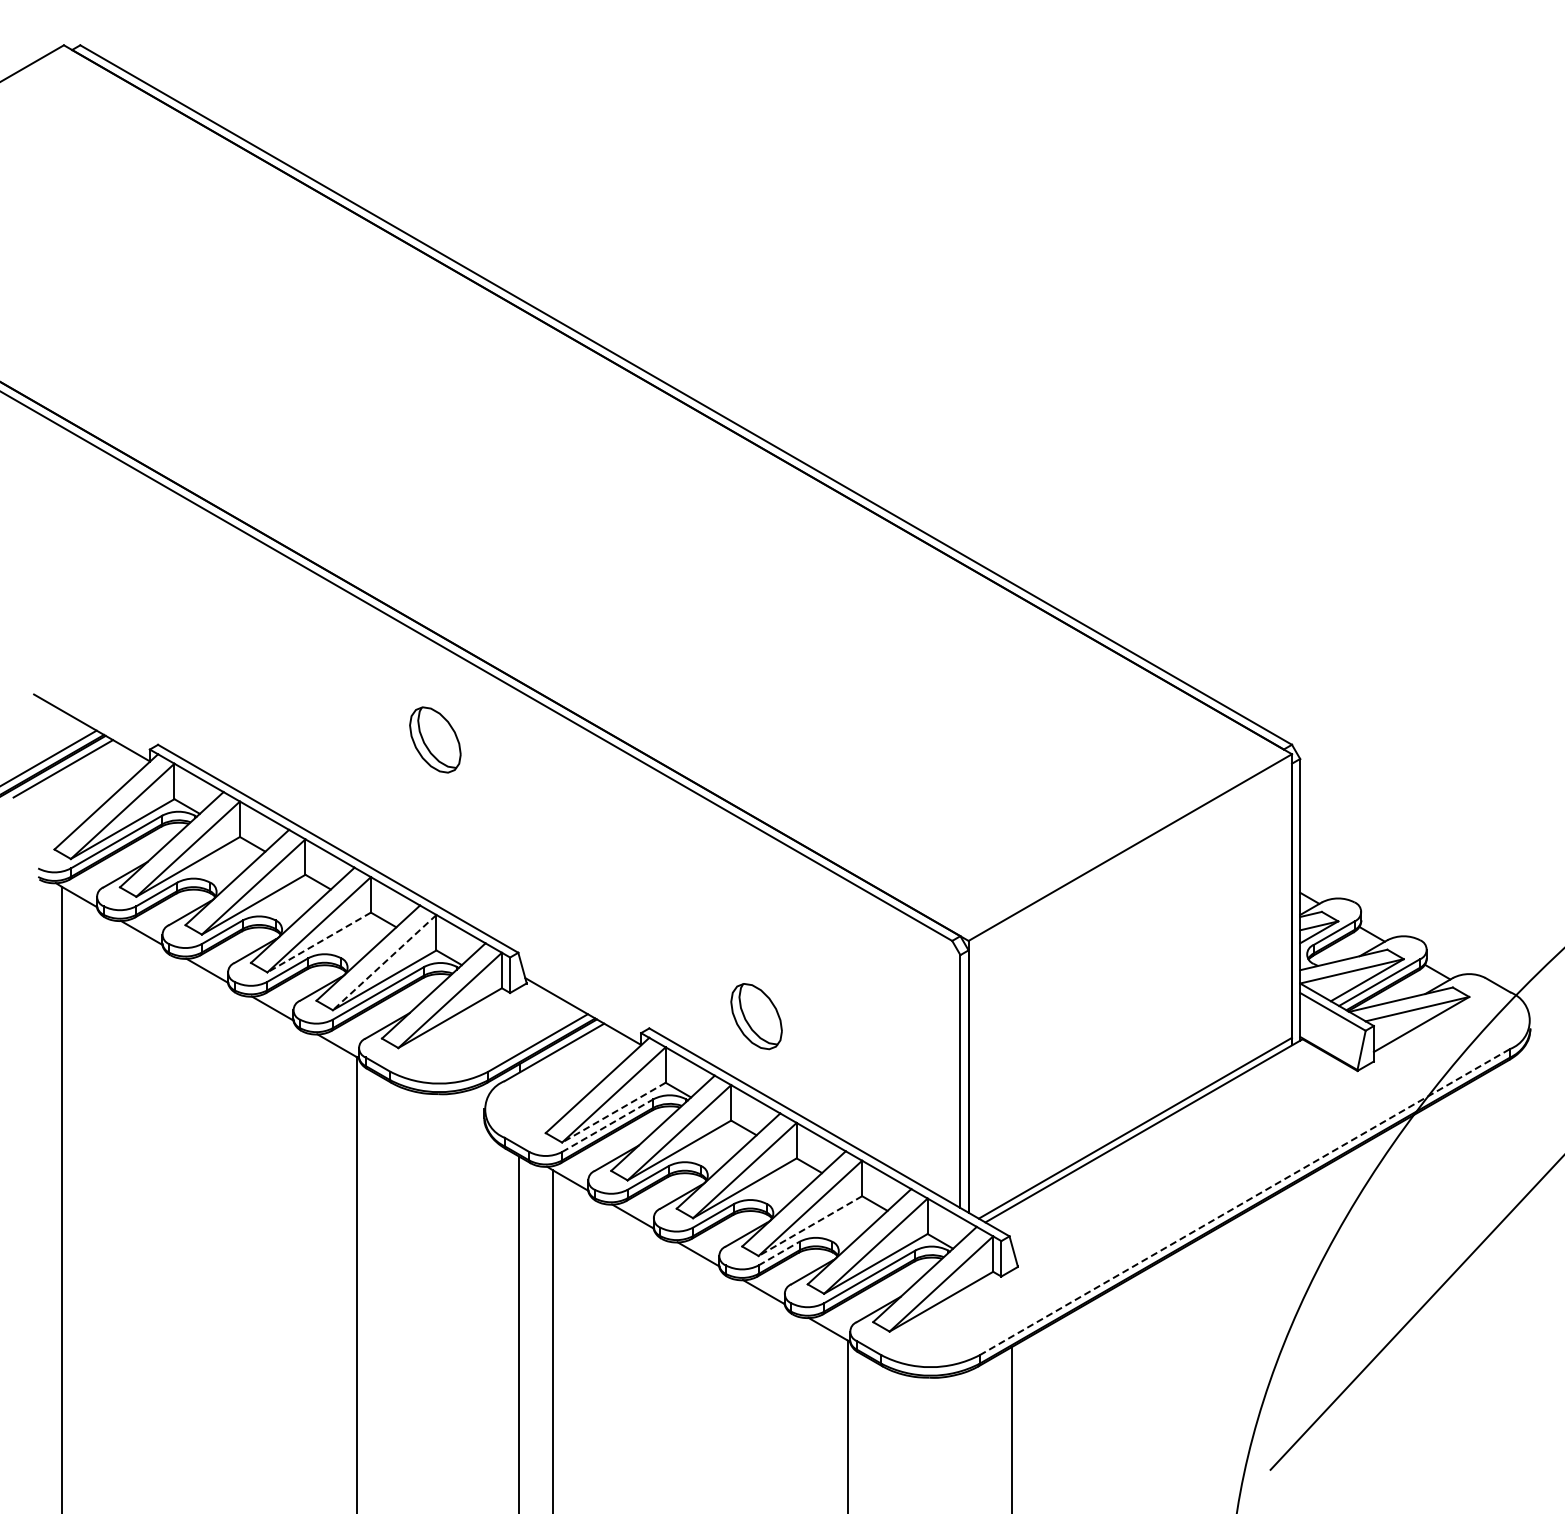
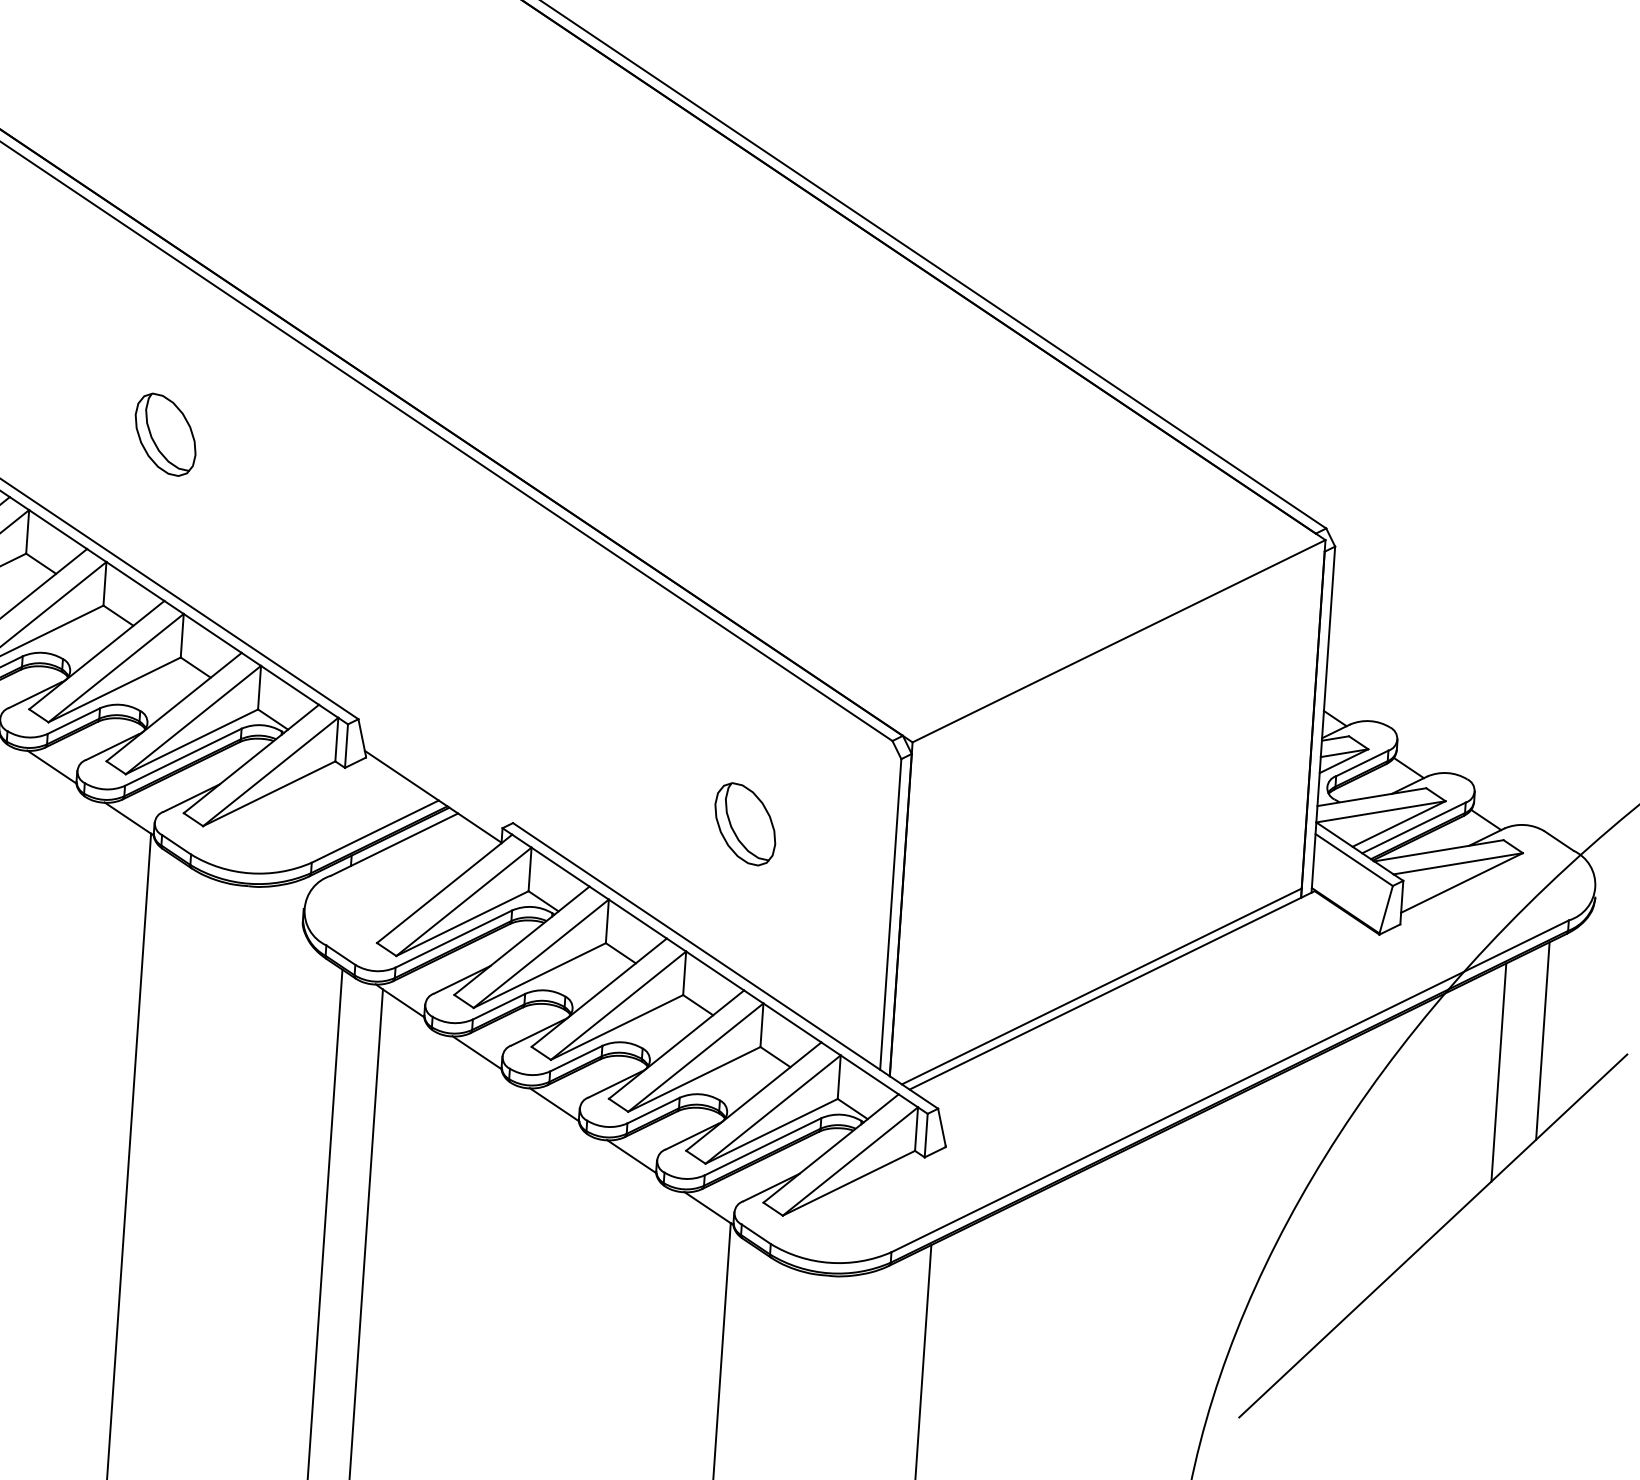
part: (435, 739) -> (165, 434), moved
line: (319, 942) -> (115, 689), dashed -> solid
line: (384, 962) -> (193, 719), dashed -> solid
part: (756, 1016) -> (745, 824), moved
line: (613, 1112) -> (461, 923), dashed -> solid
line: (607, 1125) -> (453, 938), dashed -> solid
line: (1495, 1147) -> (1542, 1040), added
line: (1461, 1175) -> (1498, 1071), added
line: (1245, 1201) -> (1230, 1085), dashed -> solid
line: (810, 1226) -> (694, 1079), dashed -> solid
line: (779, 1253) -> (654, 1110), dashed -> solid

